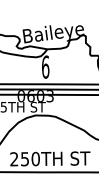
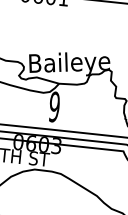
text: (45, 66) -> (54, 106), 6 -> 9

